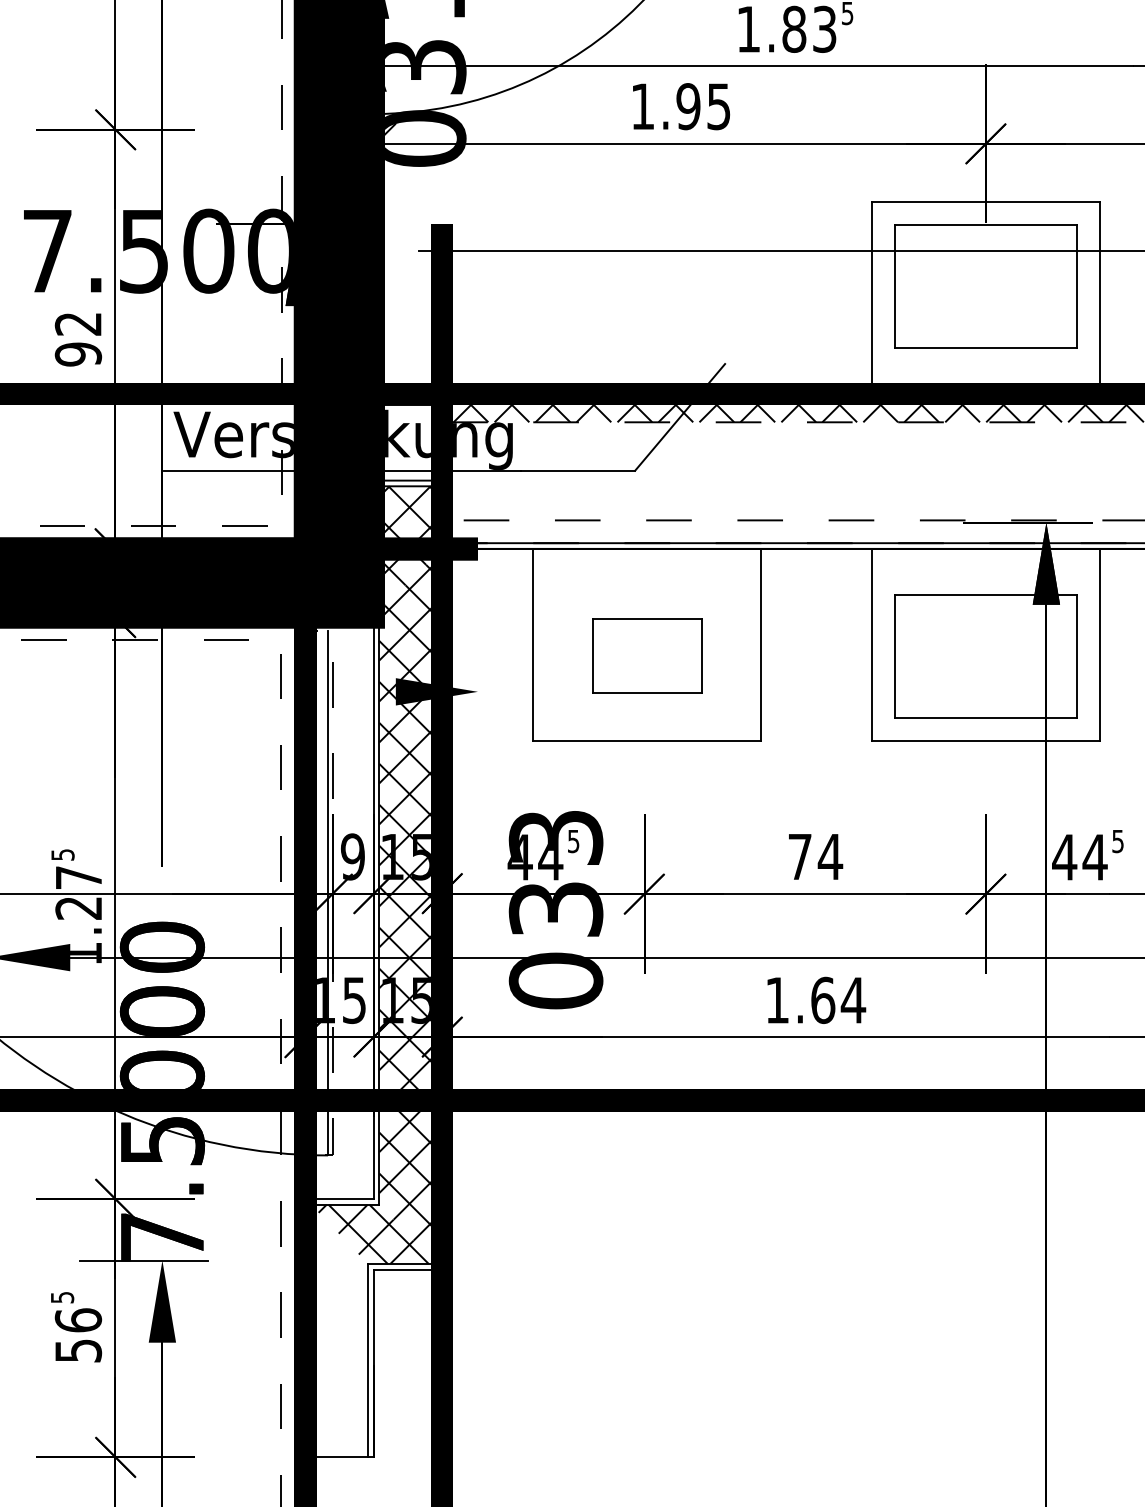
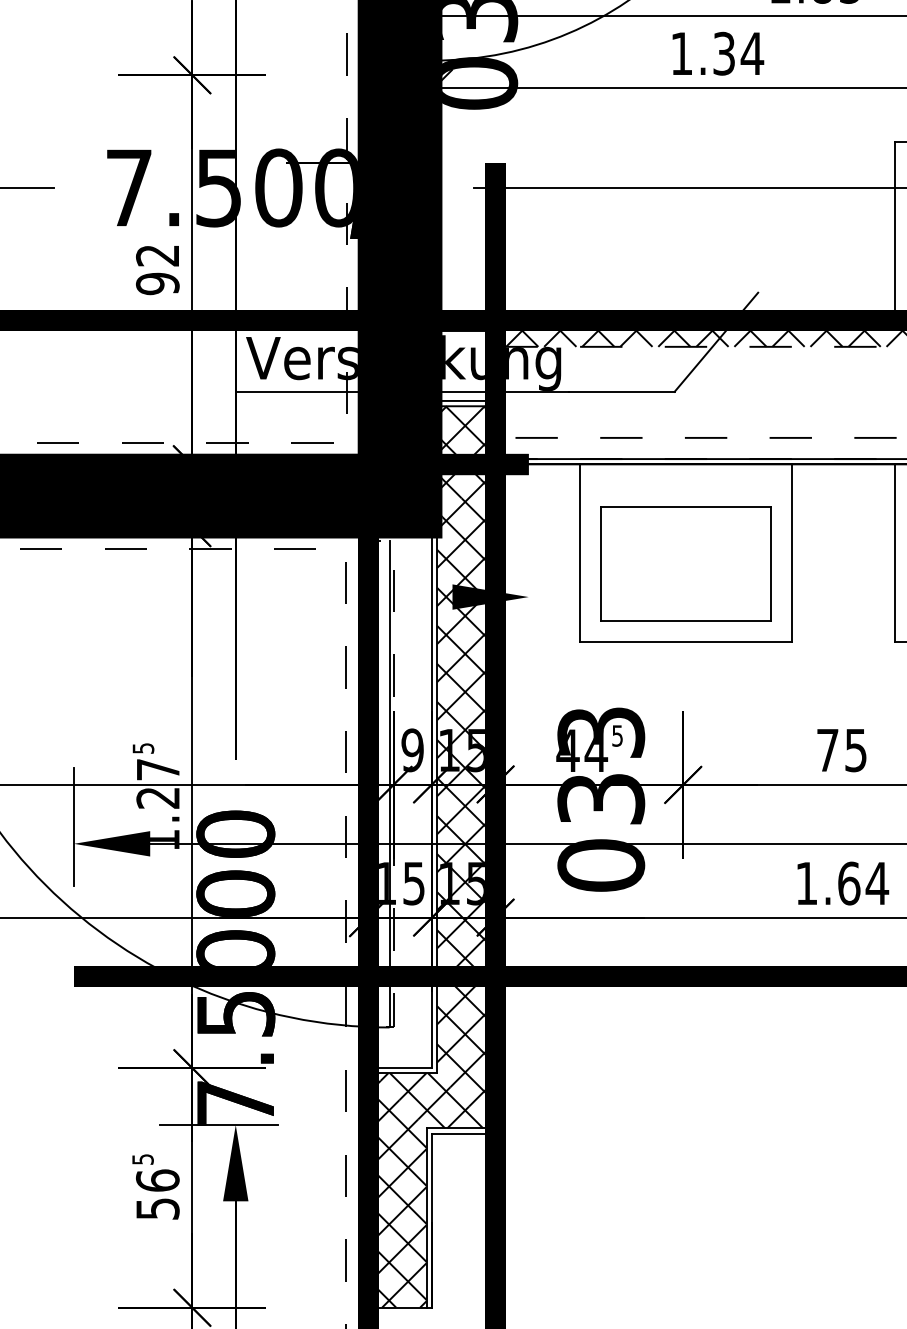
text: (703, 106) -> (738, 53), 1.95 -> 1.34
part: (647, 656) -> (686, 564), size x1.67
text: (830, 857) -> (856, 750), 74 -> 75
hatch: (338, 1334) -> (399, 1193), added

